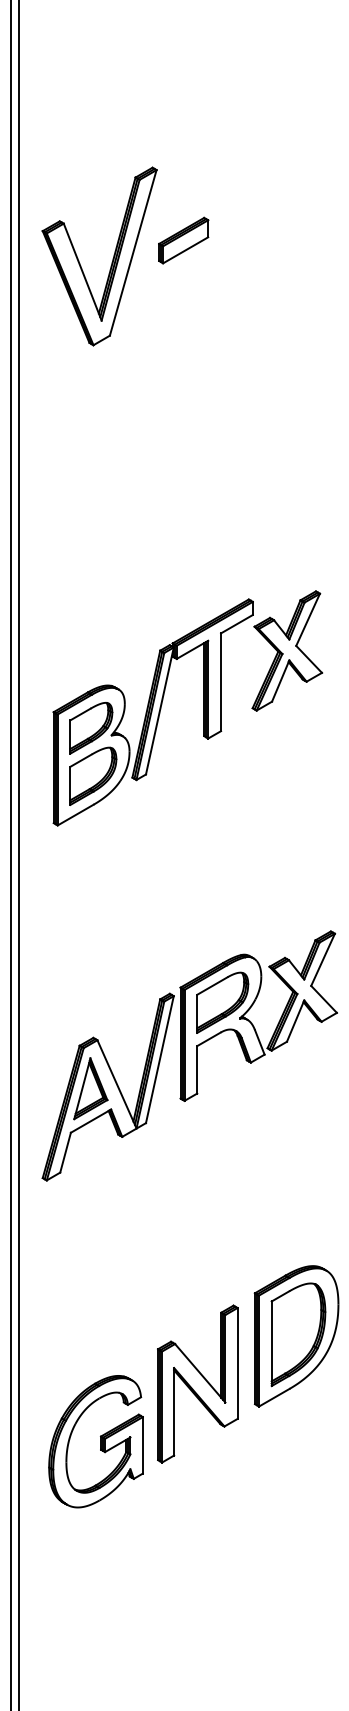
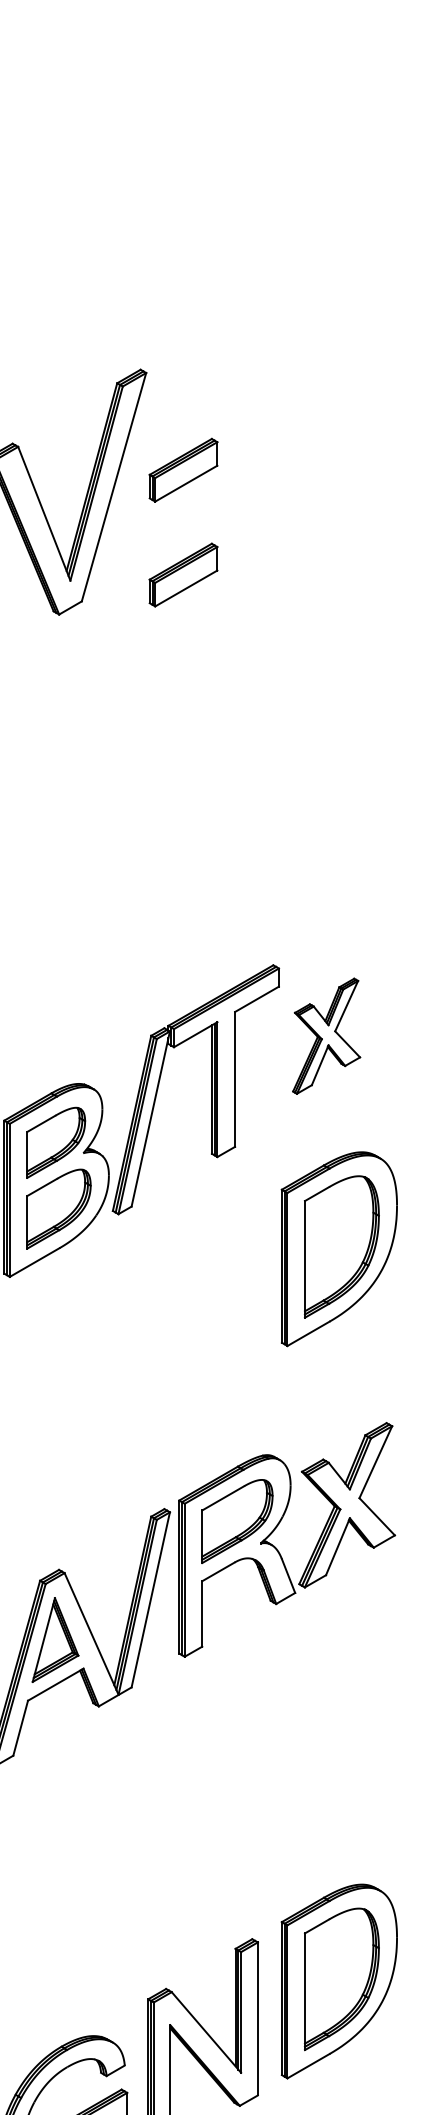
part: (183, 316) -> (183, 574), added
part: (287, 650) -> (326, 1035), size x0.7
part: (296, 805) -> (339, 1249), added

